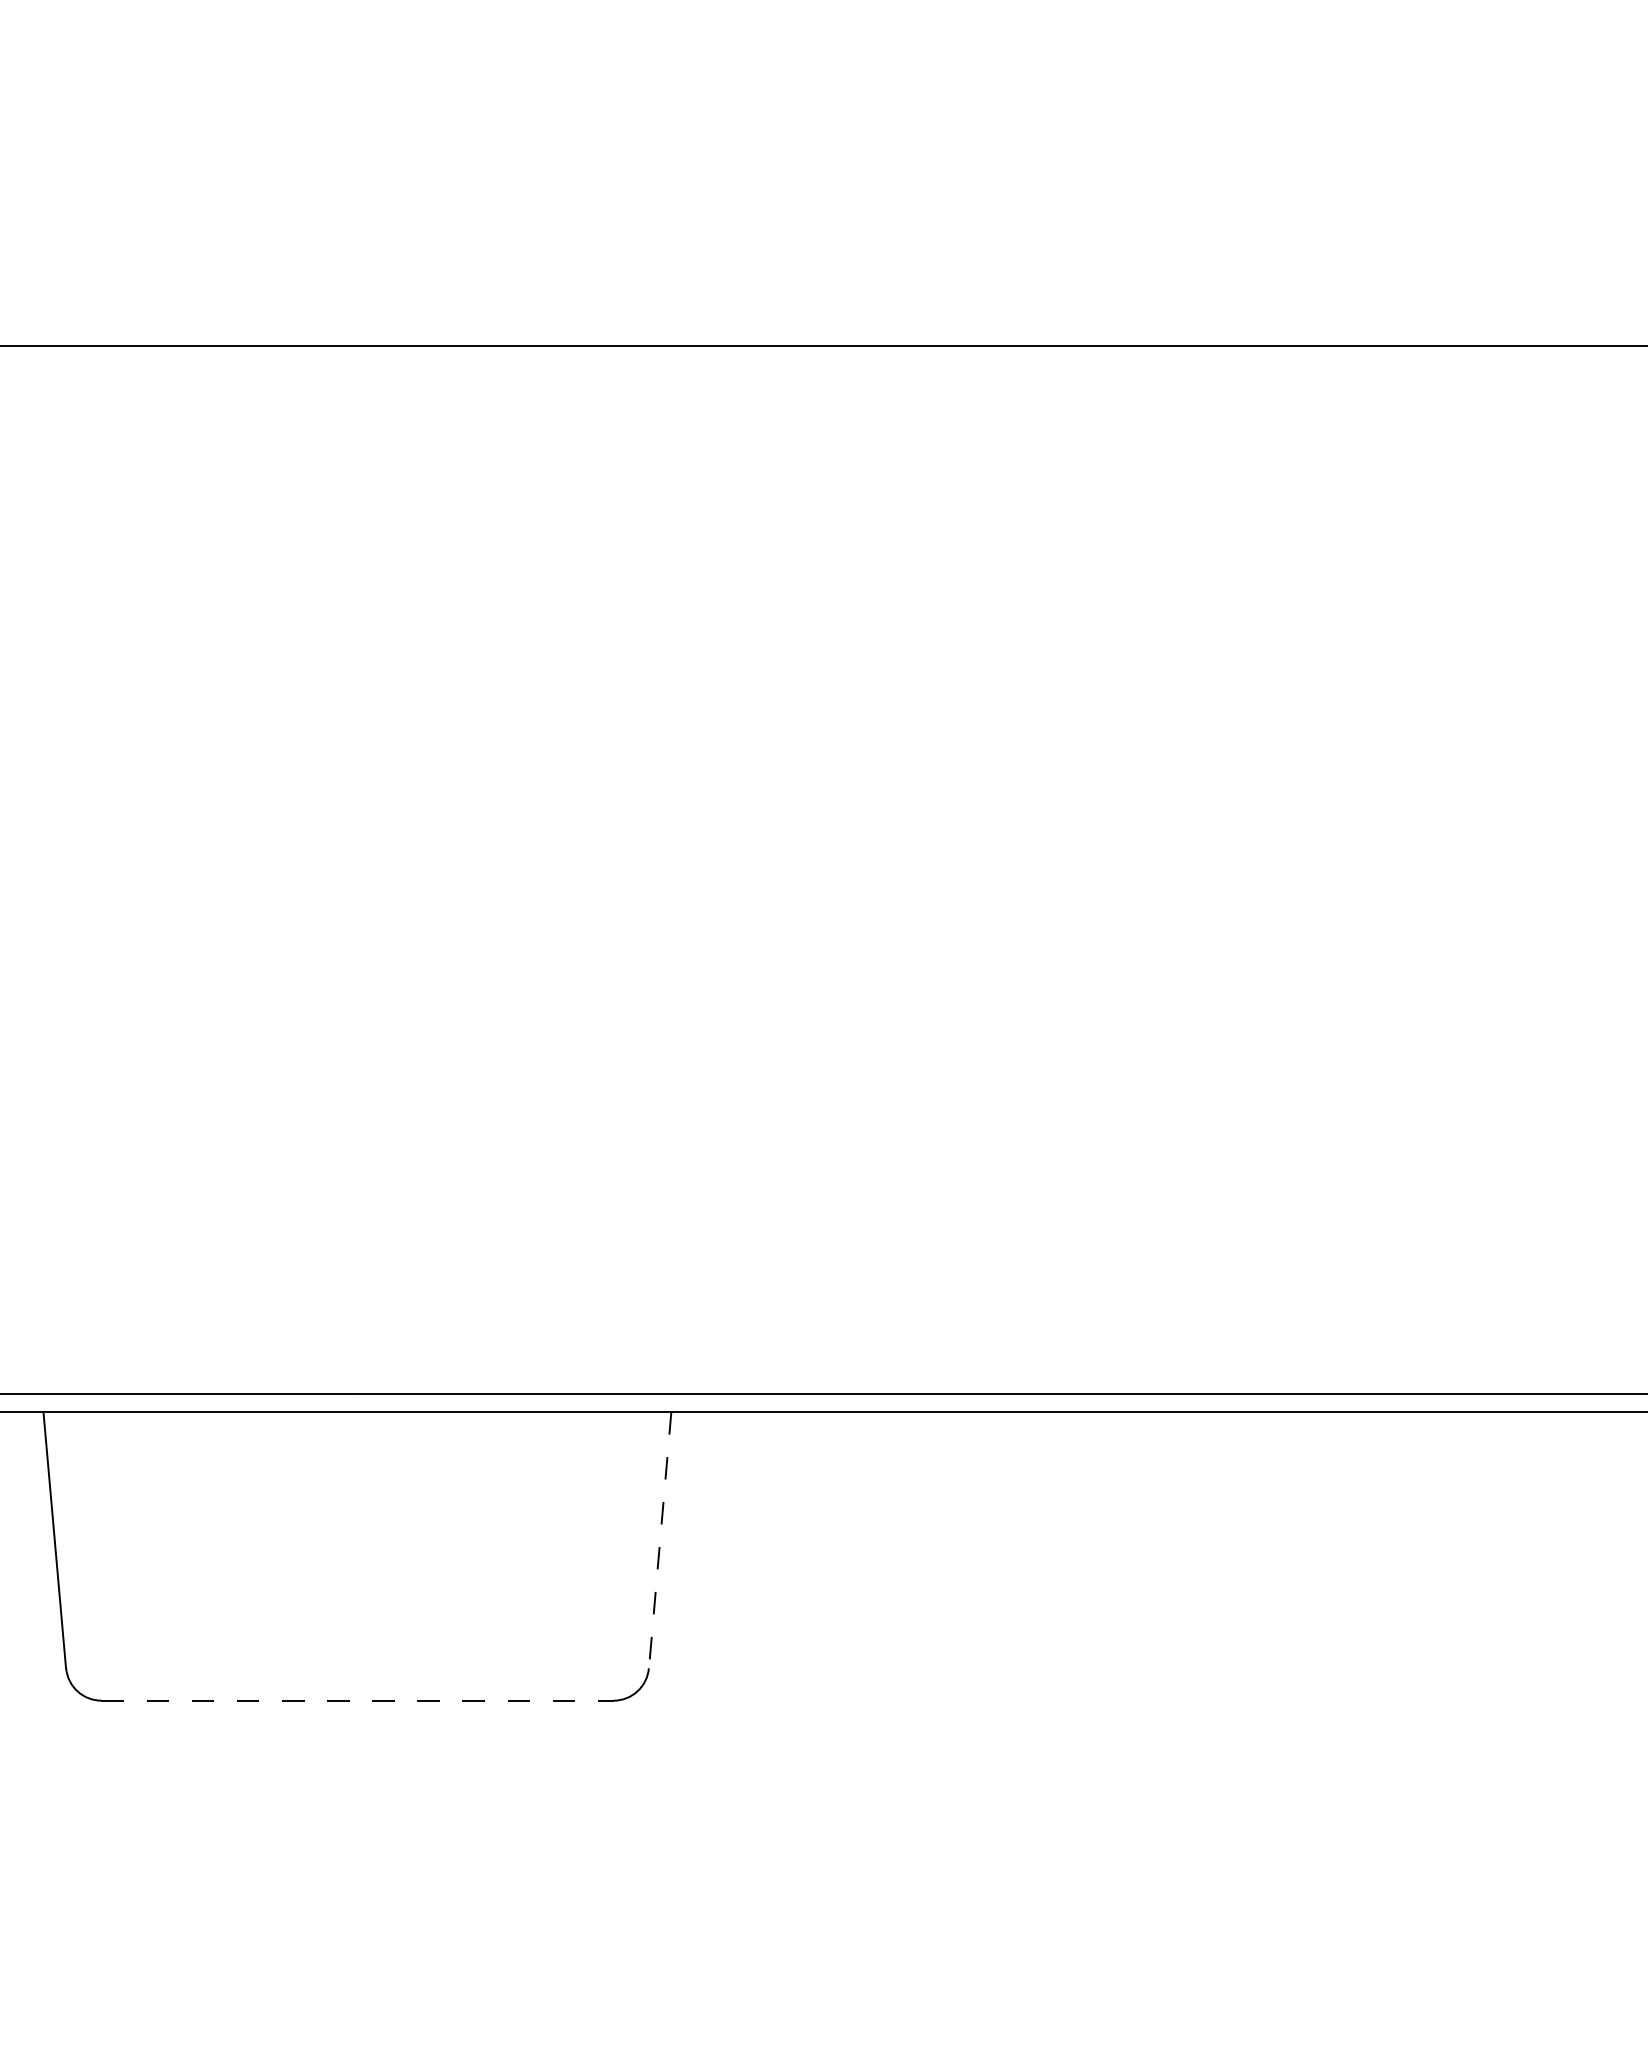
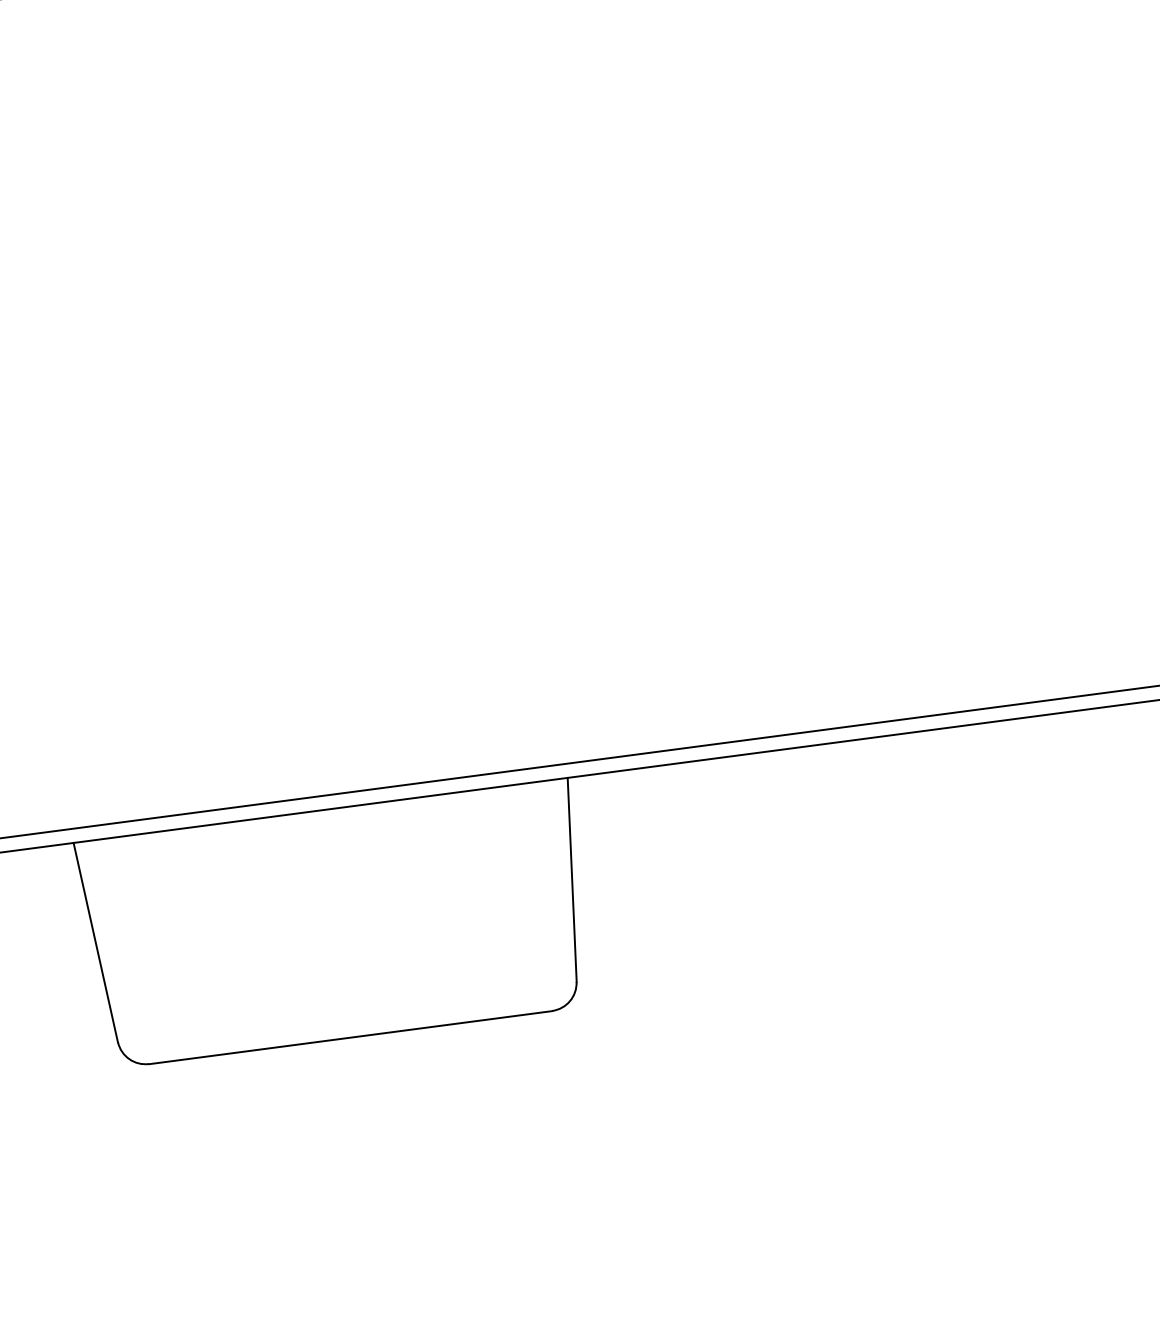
line: (660, 1540) -> (572, 880), dashed -> solid
line: (358, 1700) -> (351, 1037), dashed -> solid

